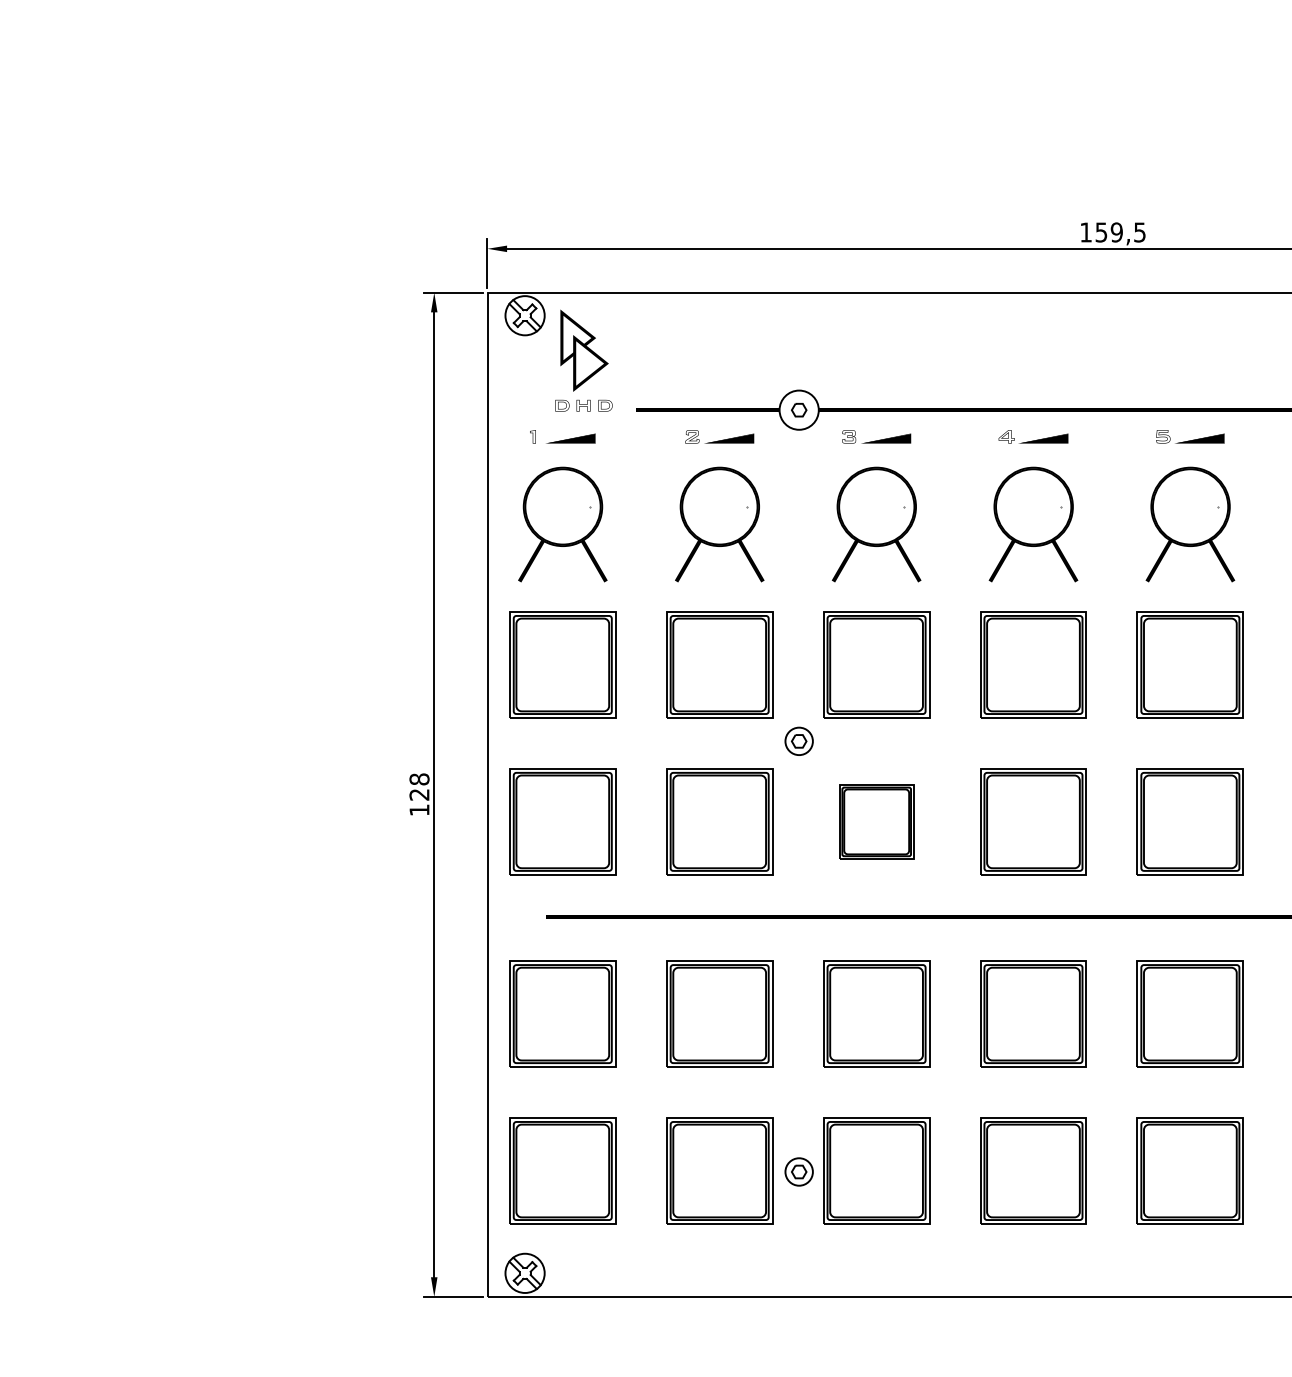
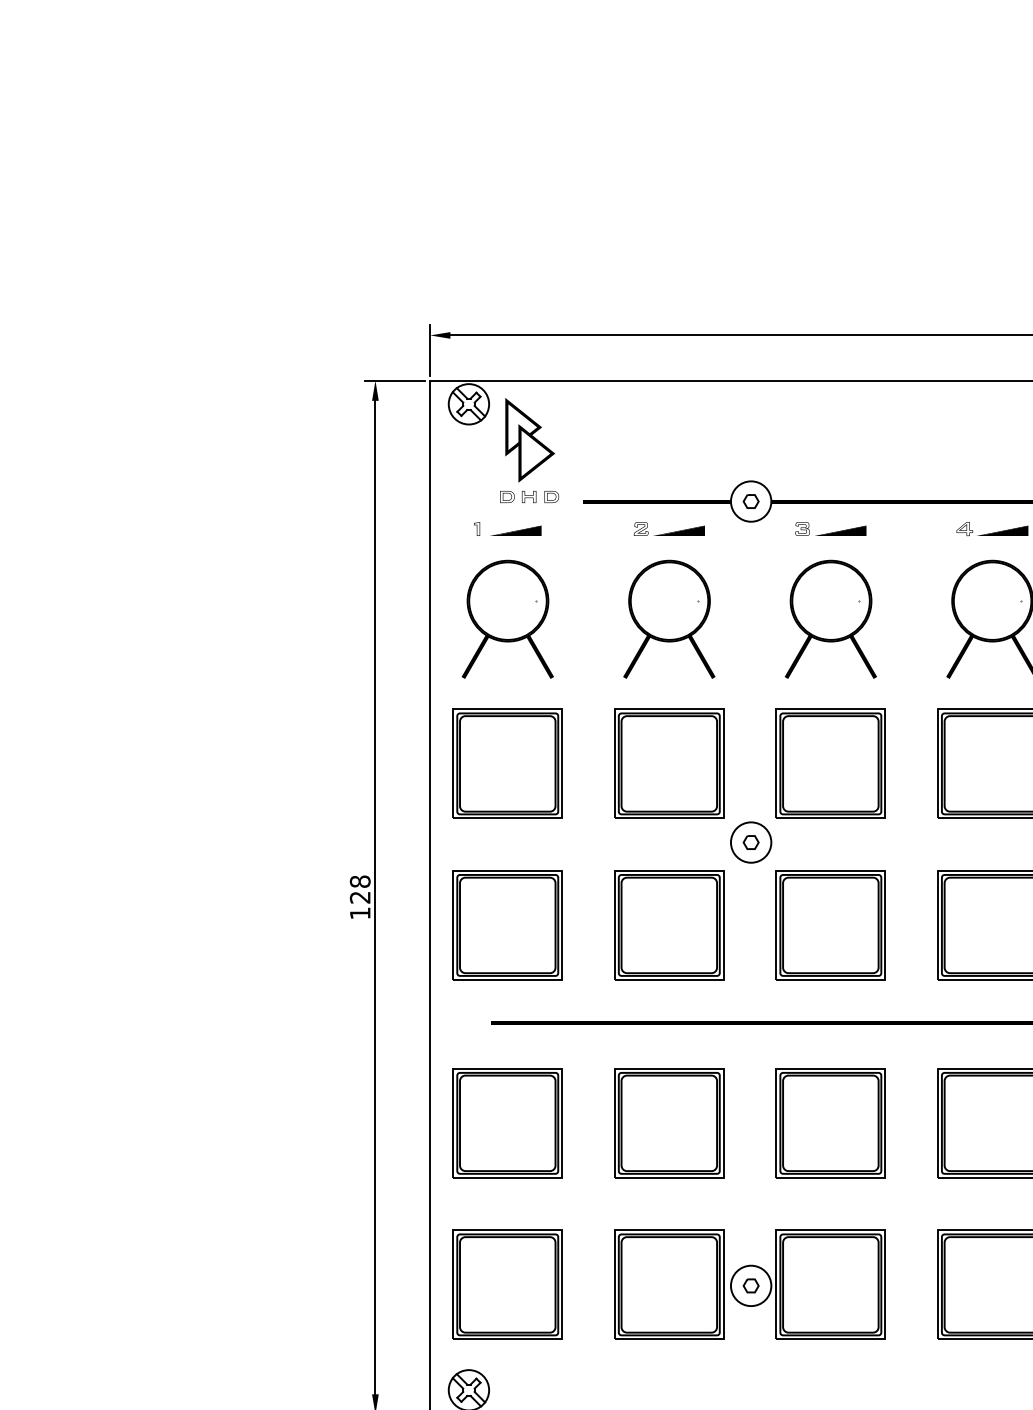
circle: (798, 741) -> (750, 842), size x1.43
part: (876, 821) -> (830, 925), size x1.43
circle: (798, 1171) -> (750, 1285), size x1.43

